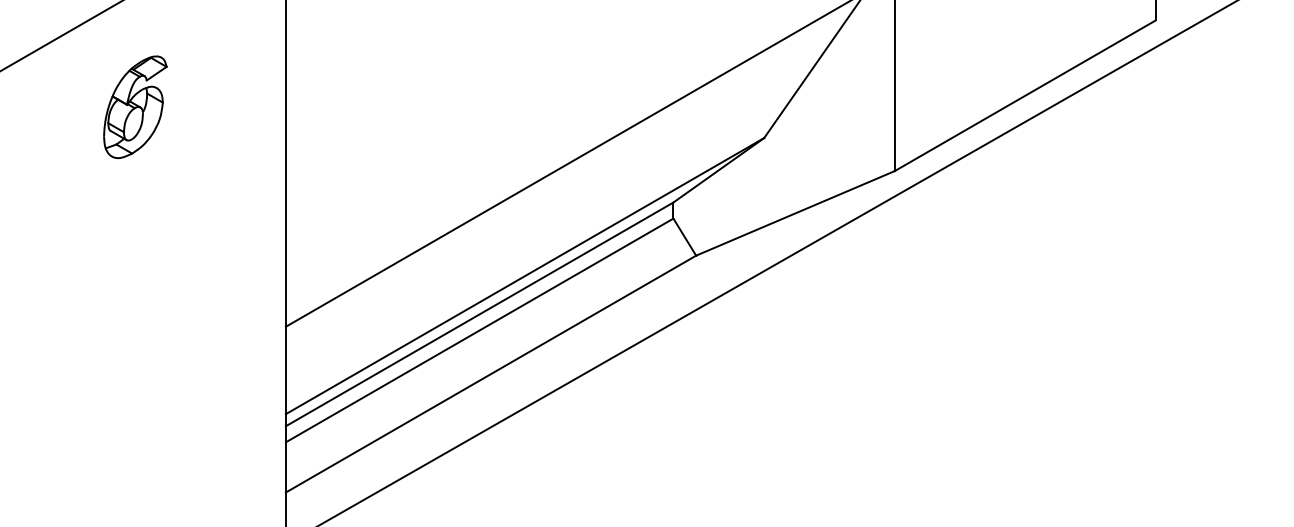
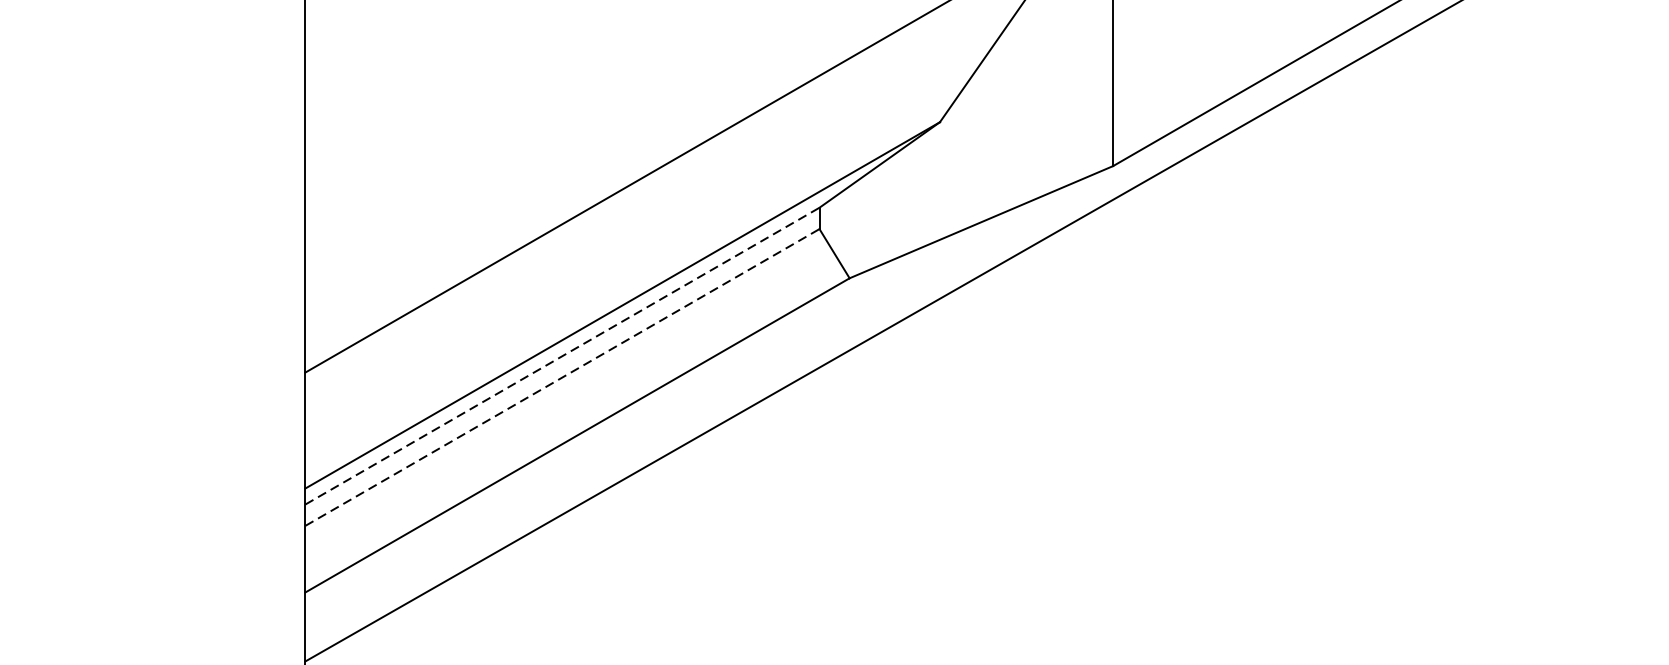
part: (135, 107) -> (105, 81), removed
line: (479, 314) -> (562, 356), solid -> dashed
line: (479, 330) -> (562, 377), solid -> dashed

